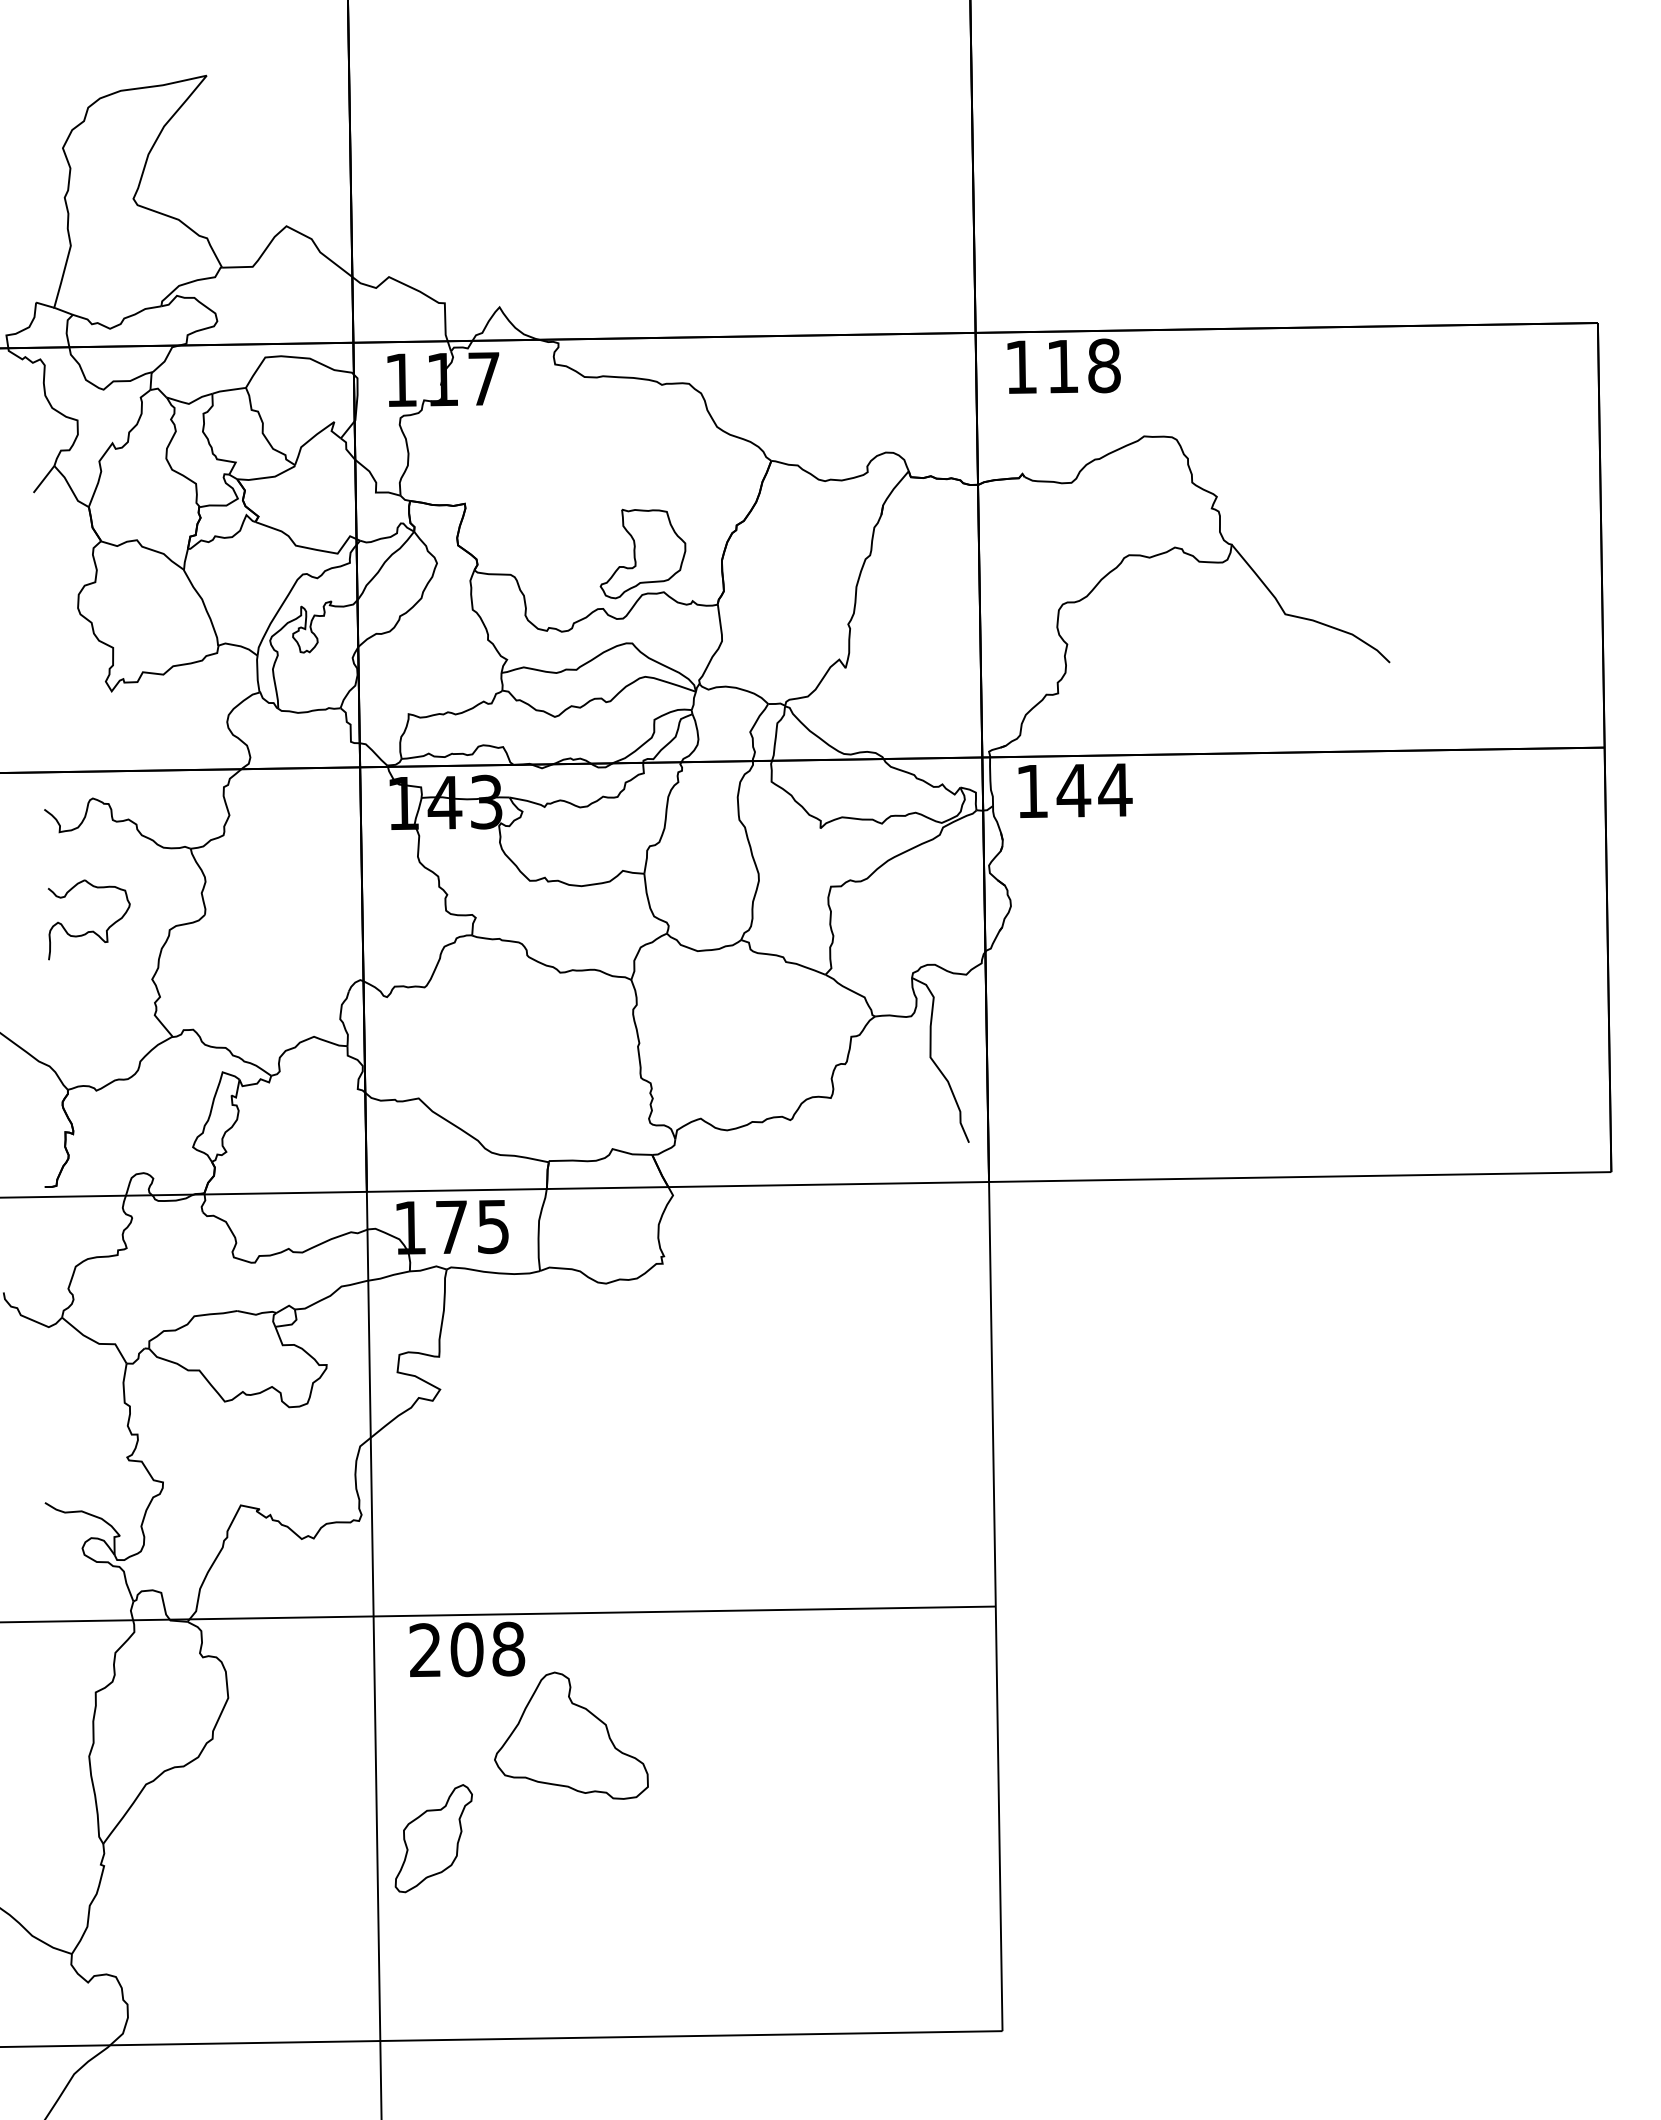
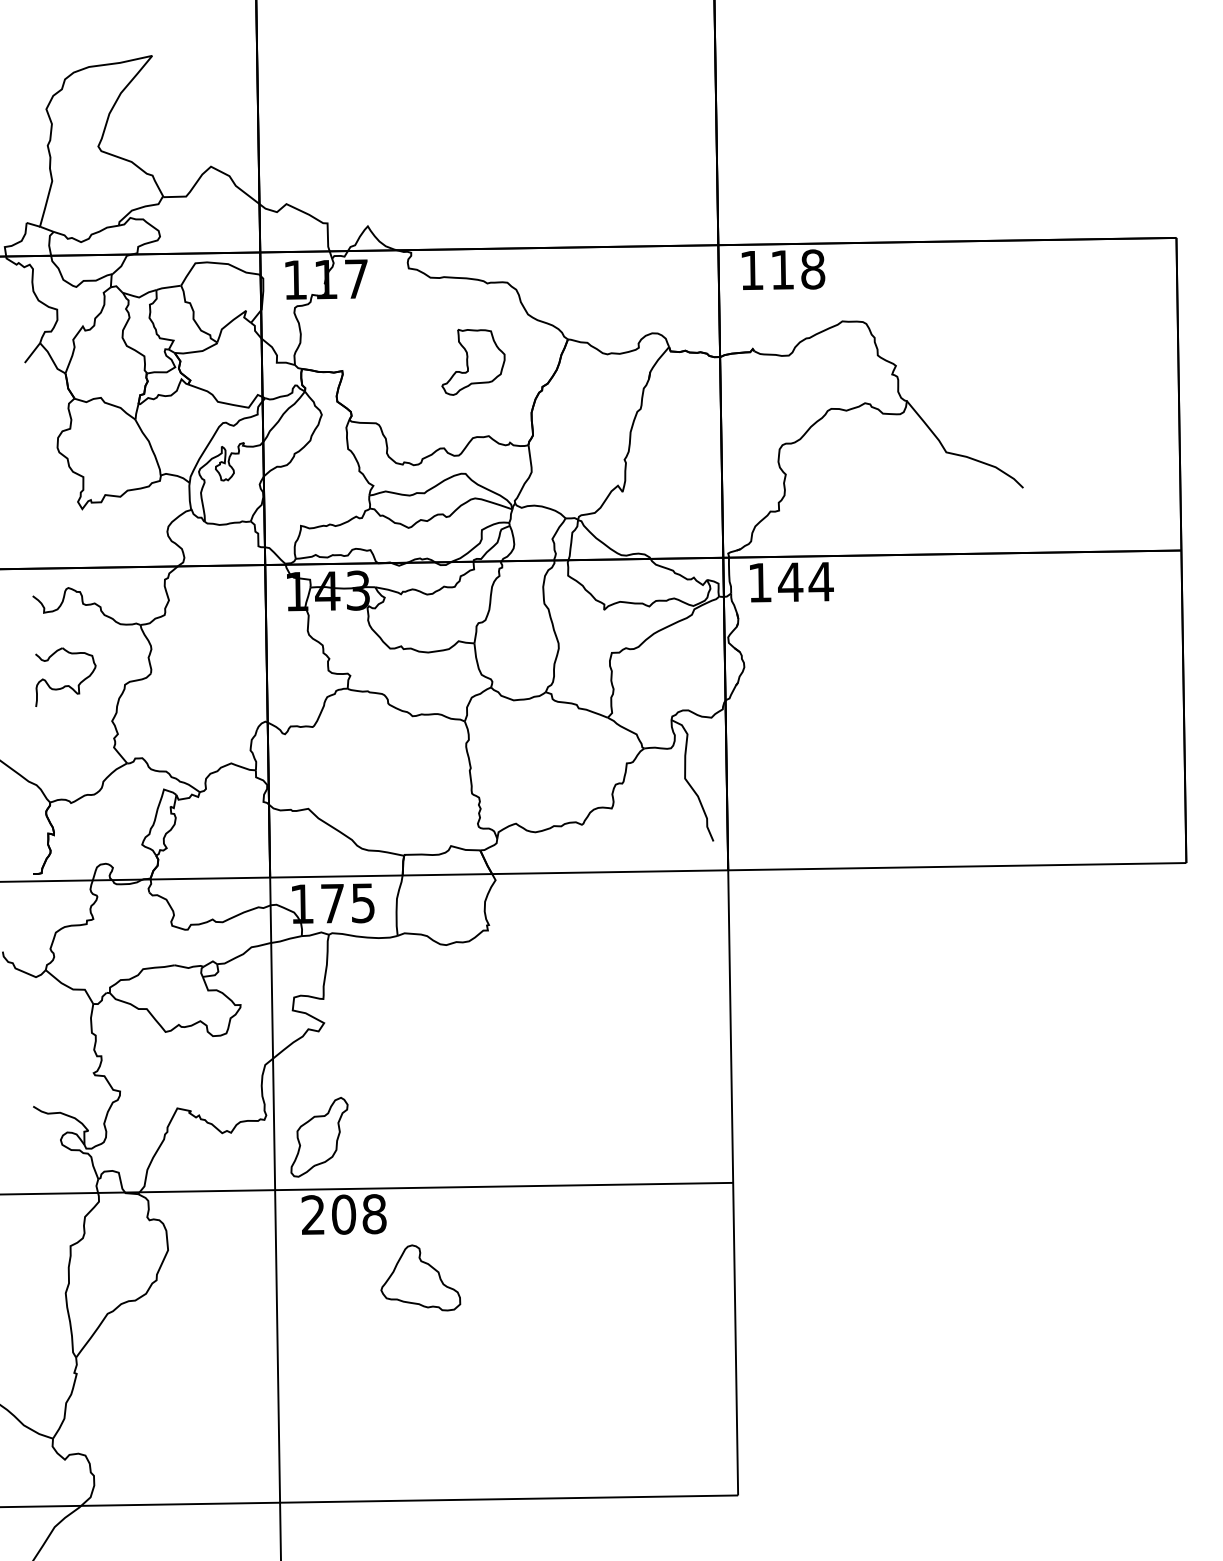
part: (642, 553) -> (473, 361), moved
part: (571, 1735) -> (420, 1277), size x0.7
part: (433, 1838) -> (319, 1137), moved

